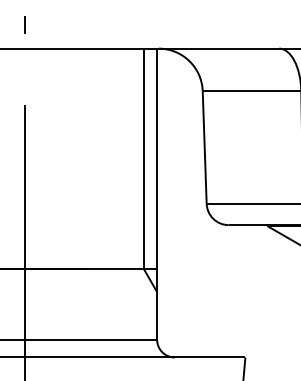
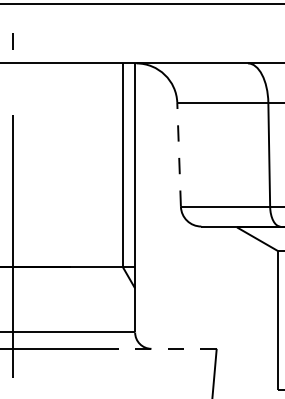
line: (205, 147) -> (179, 154), solid -> dashed
line: (187, 357) -> (163, 348), solid -> dashed

